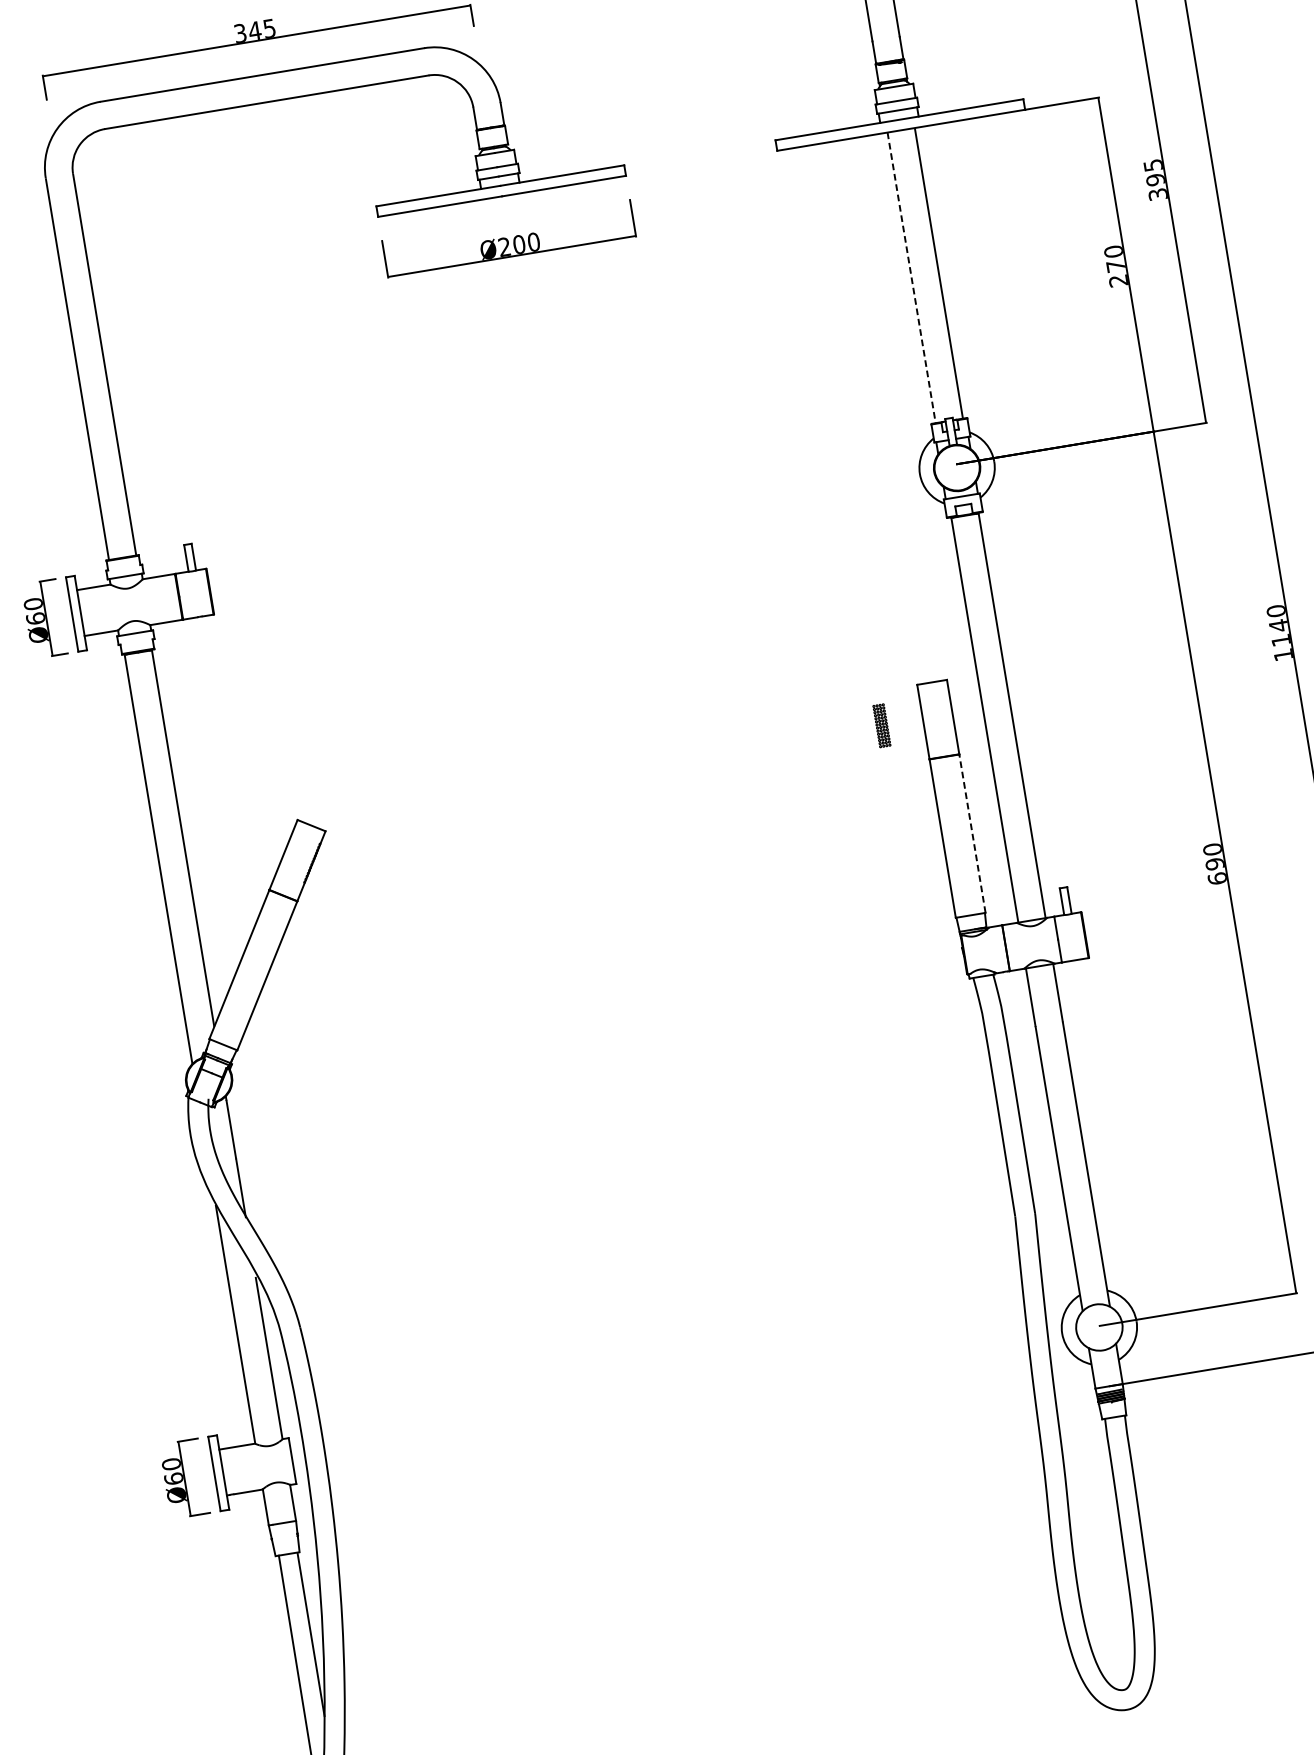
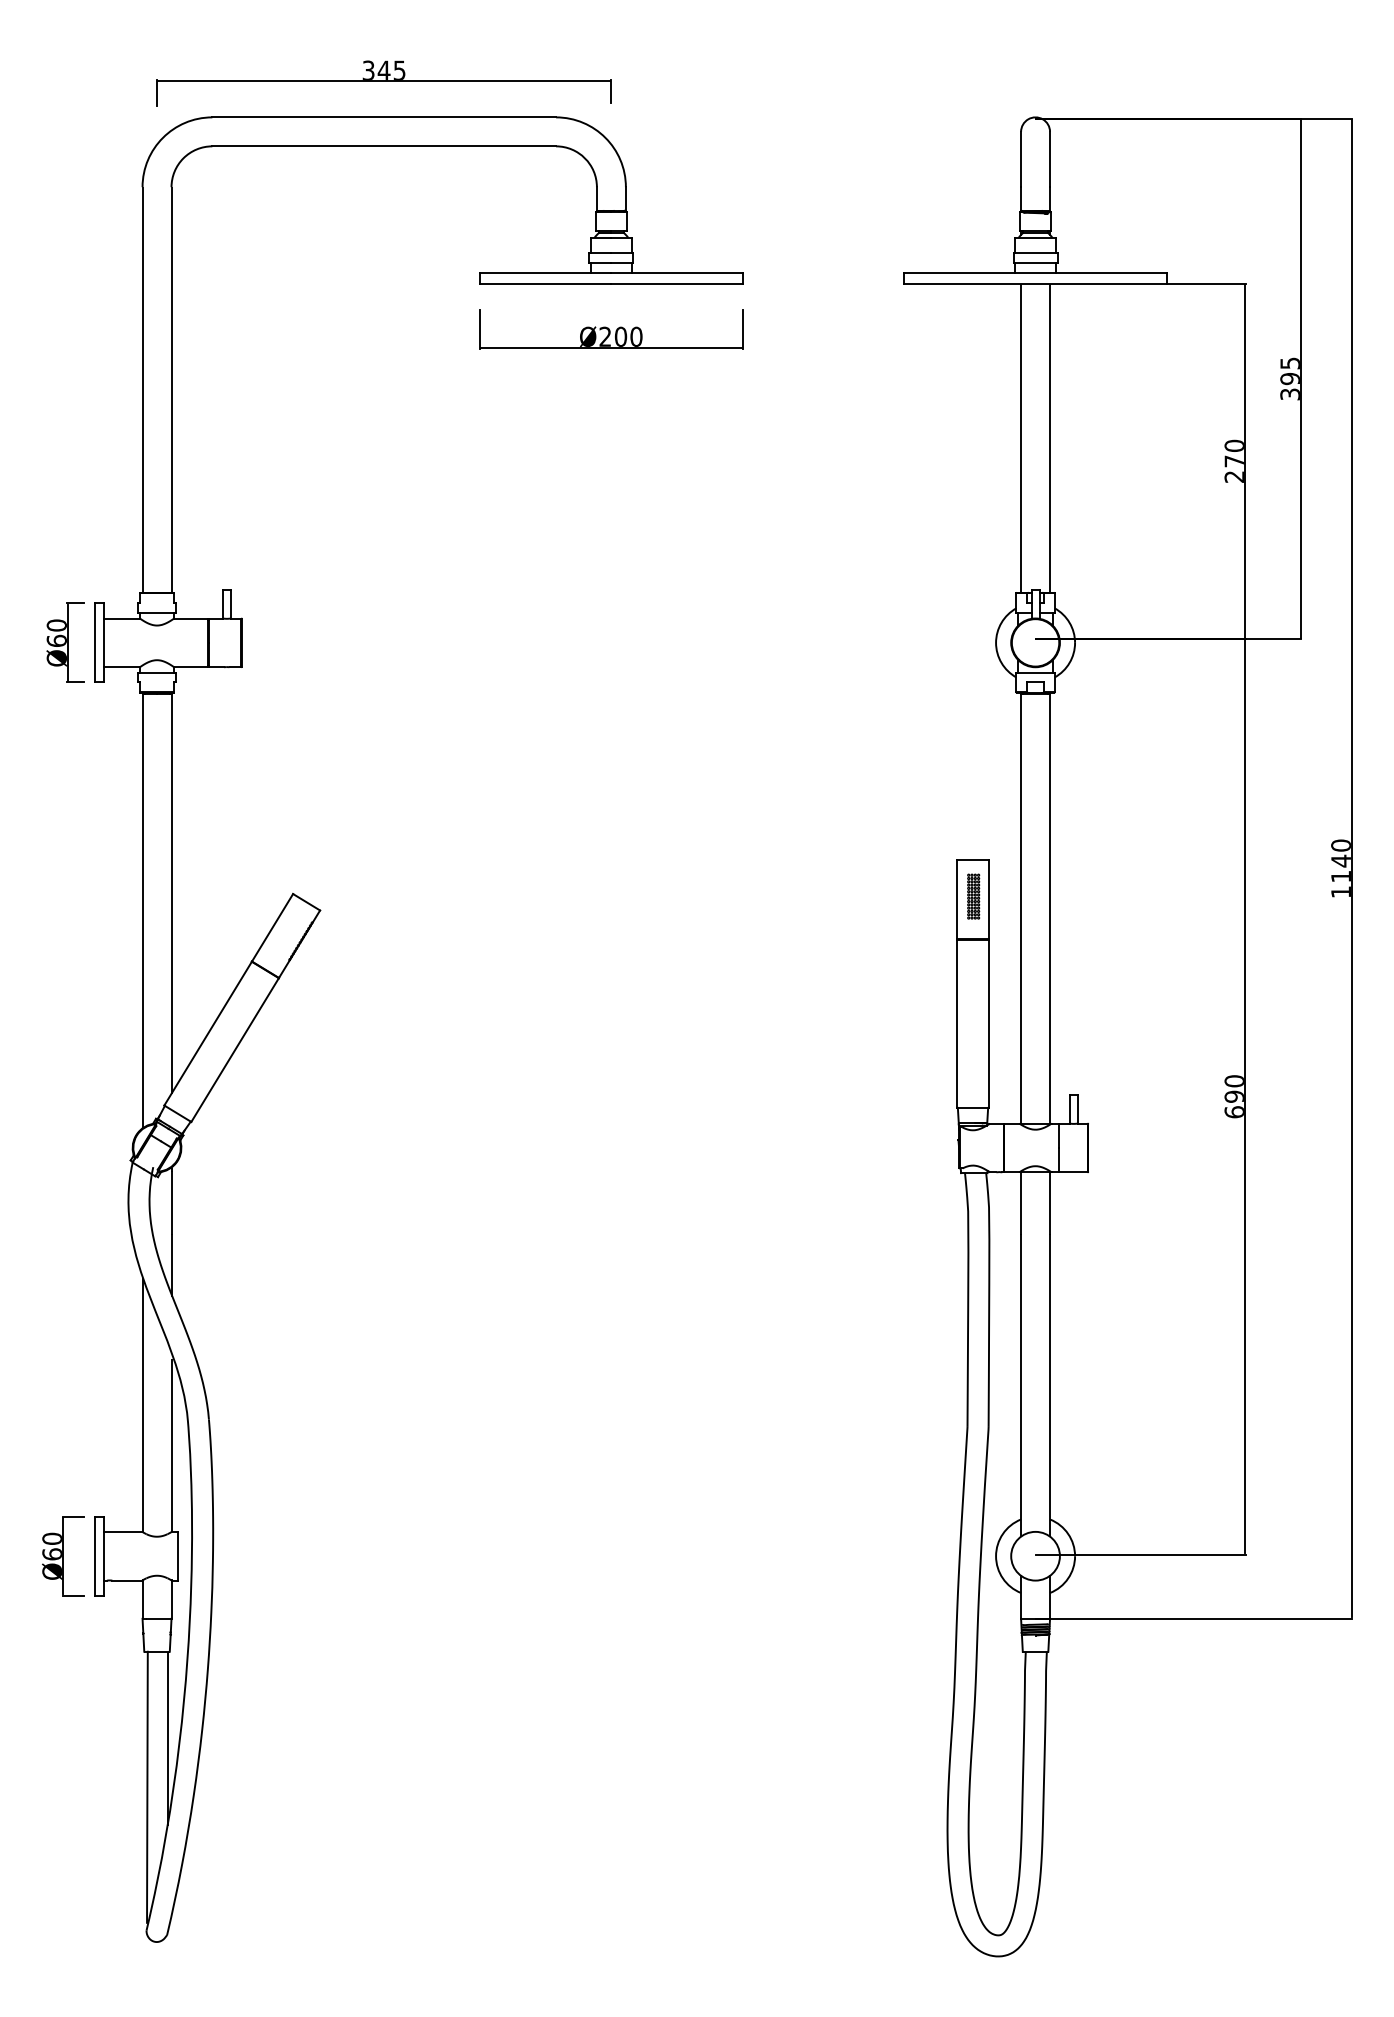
line: (912, 277) -> (1021, 438), dashed -> solid
part: (881, 725) -> (973, 896), moved
line: (972, 833) -> (988, 1023), dashed -> solid

